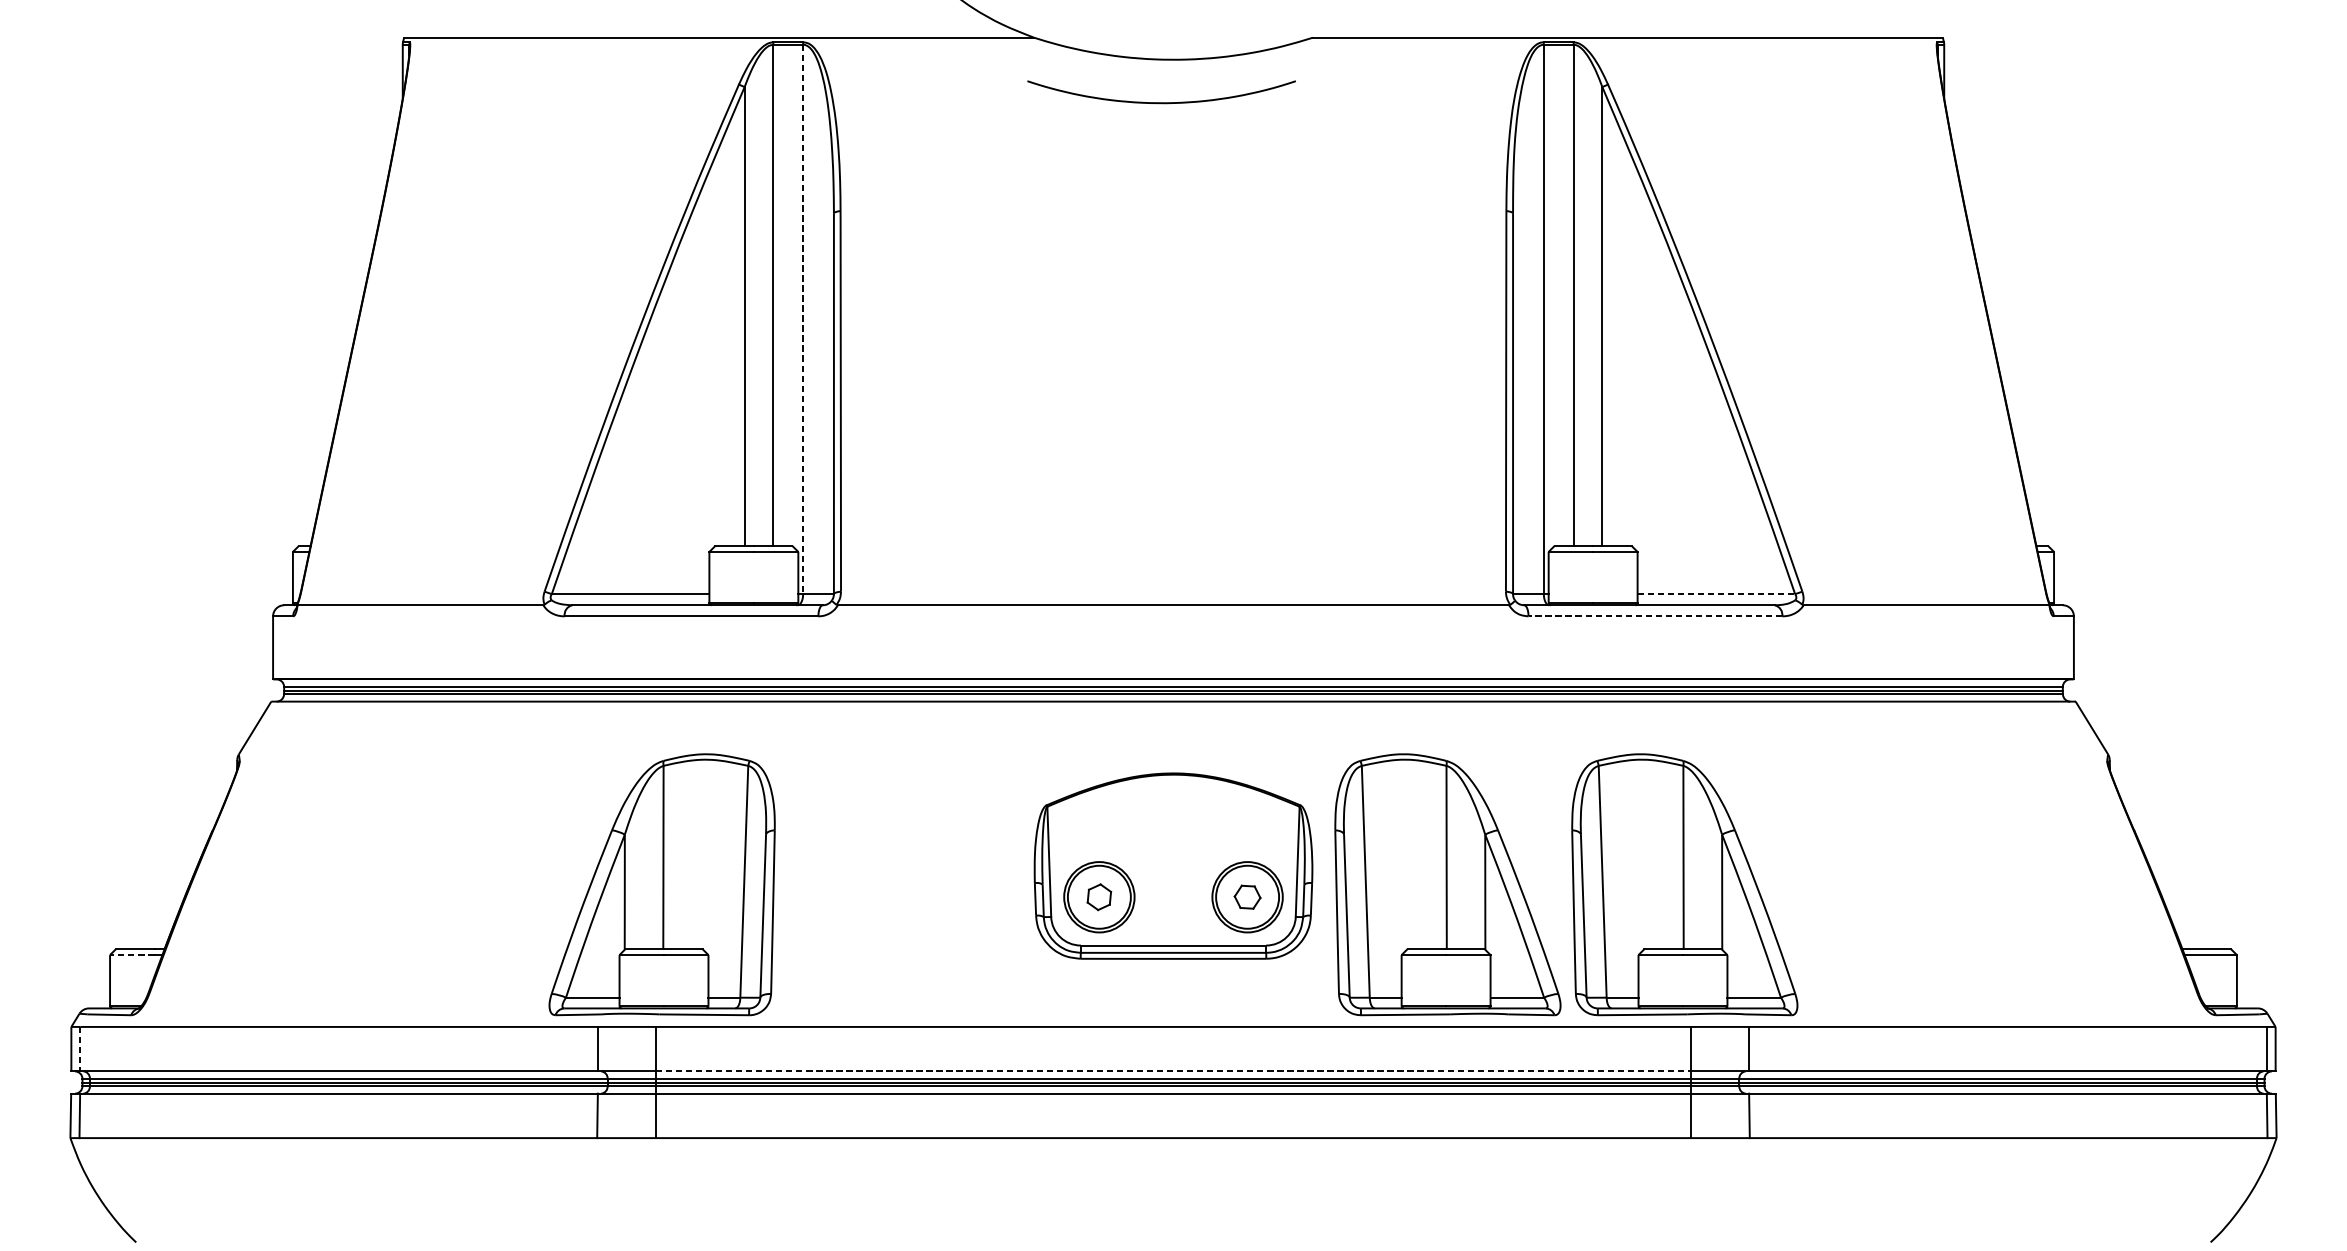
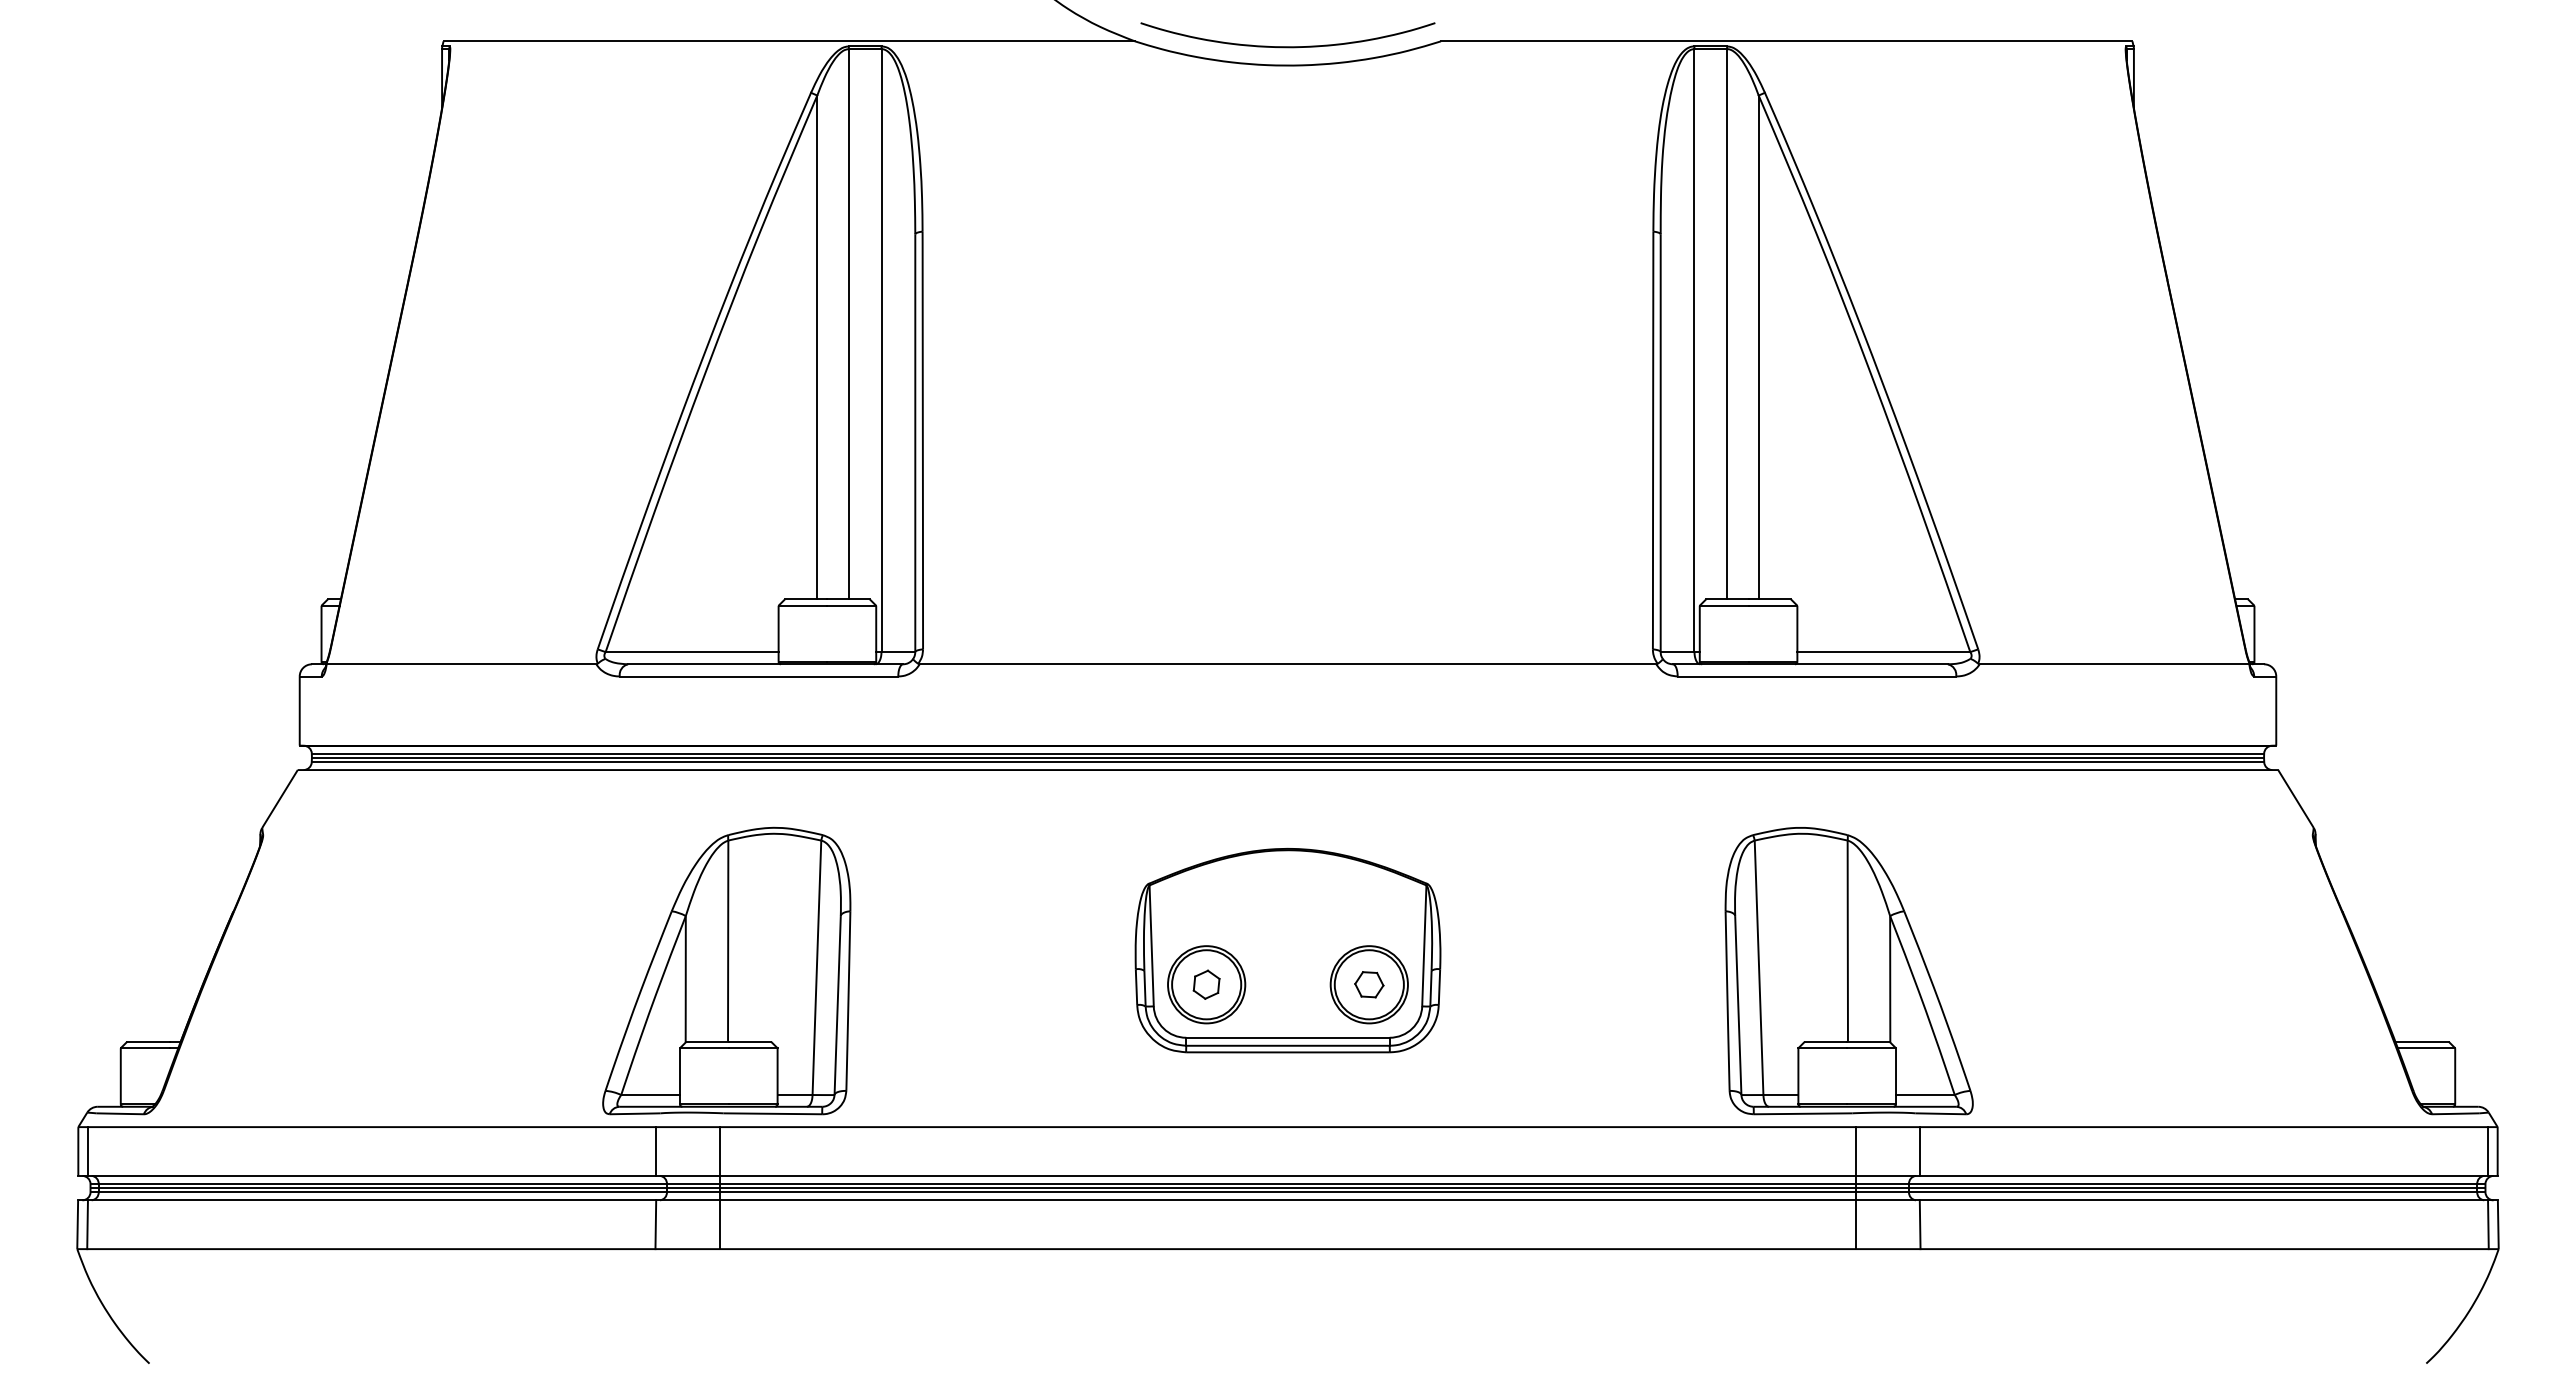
curve: (1161, 102) -> (1287, 46), moved
line: (803, 320) -> (881, 351), dashed -> solid
line: (1716, 594) -> (1884, 652), dashed -> solid
line: (1655, 616) -> (1816, 676), dashed -> solid
part: (1447, 885) -> (1588, 971), removed
line: (131, 955) -> (144, 1048), dashed -> solid
line: (80, 1050) -> (88, 1152), dashed -> solid
line: (1173, 1071) -> (1288, 1175), dashed -> solid

